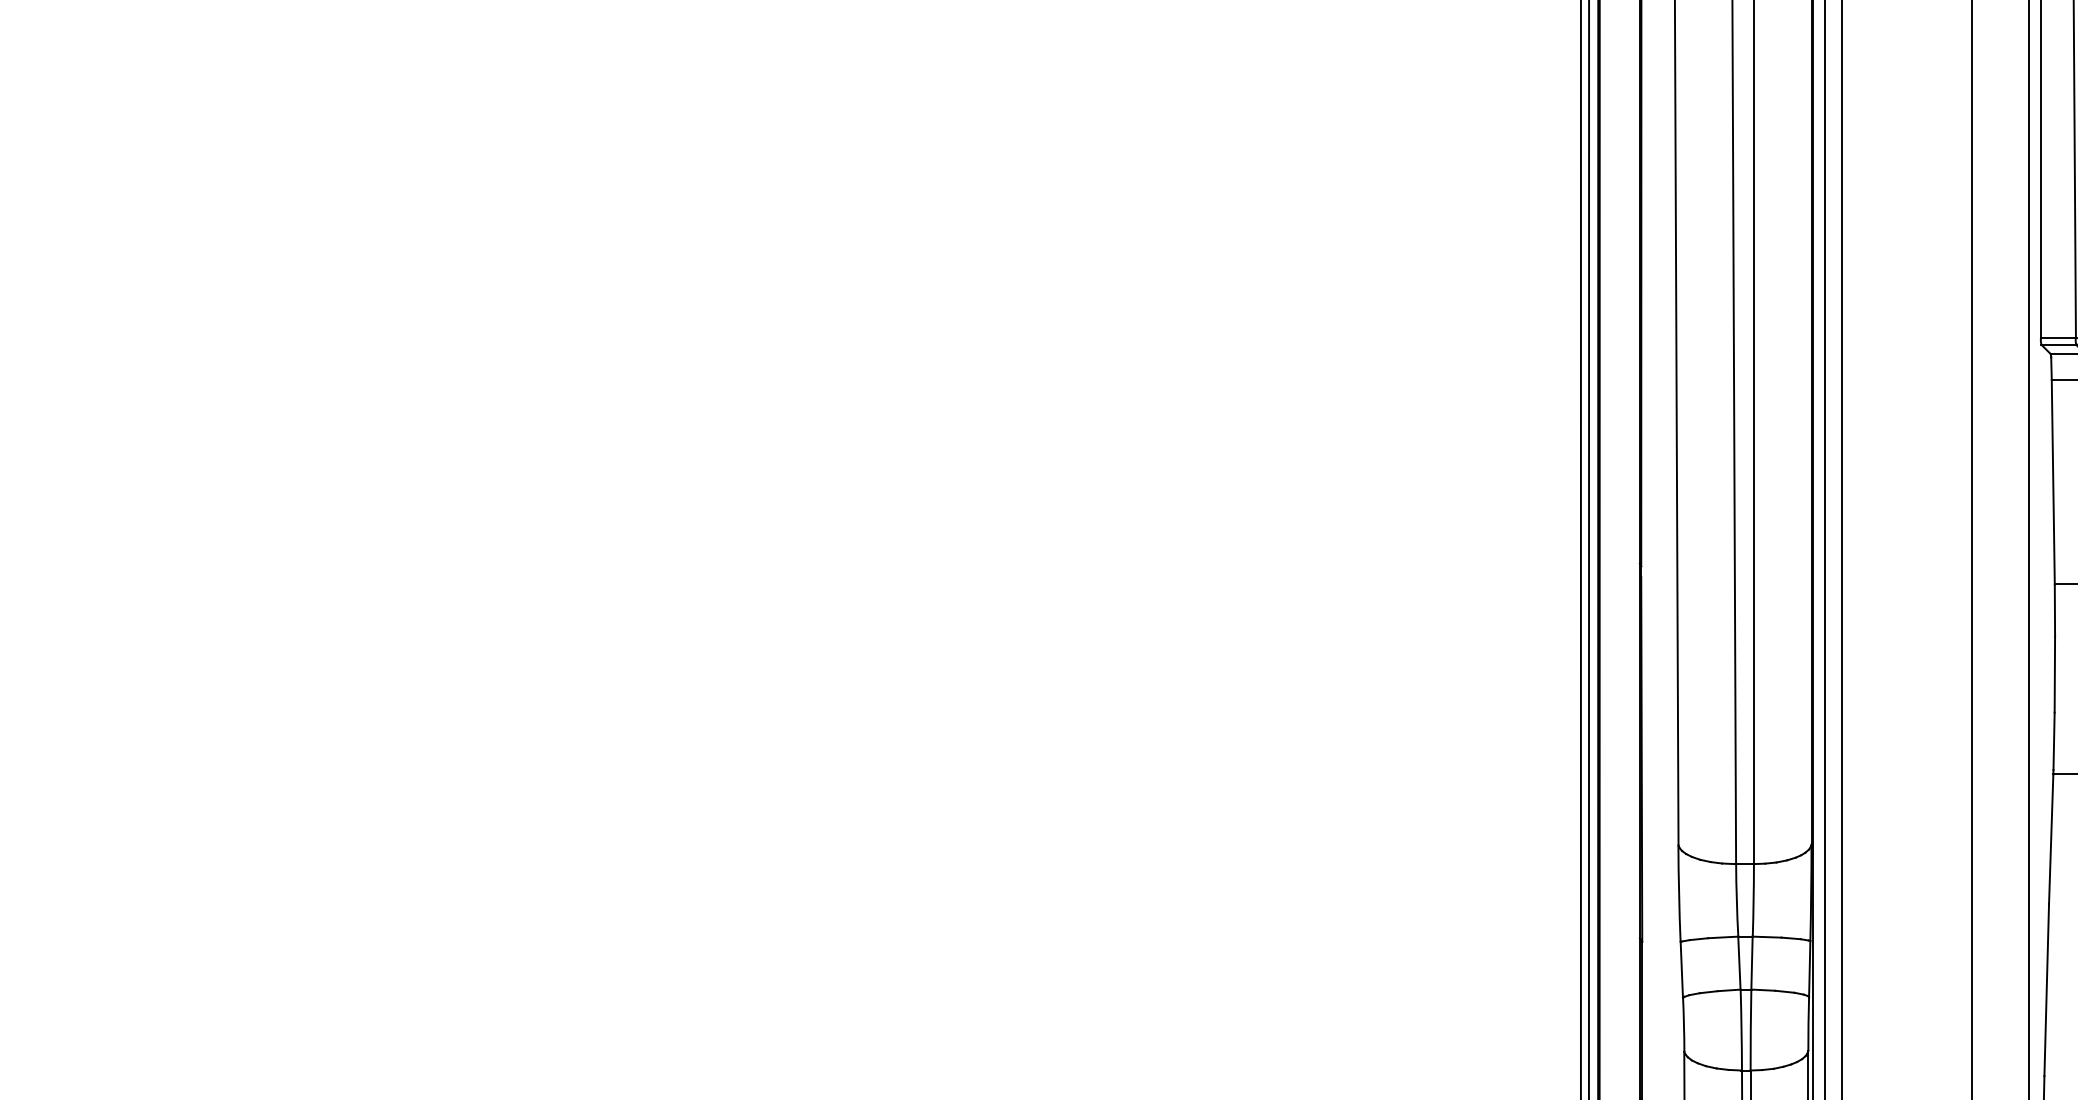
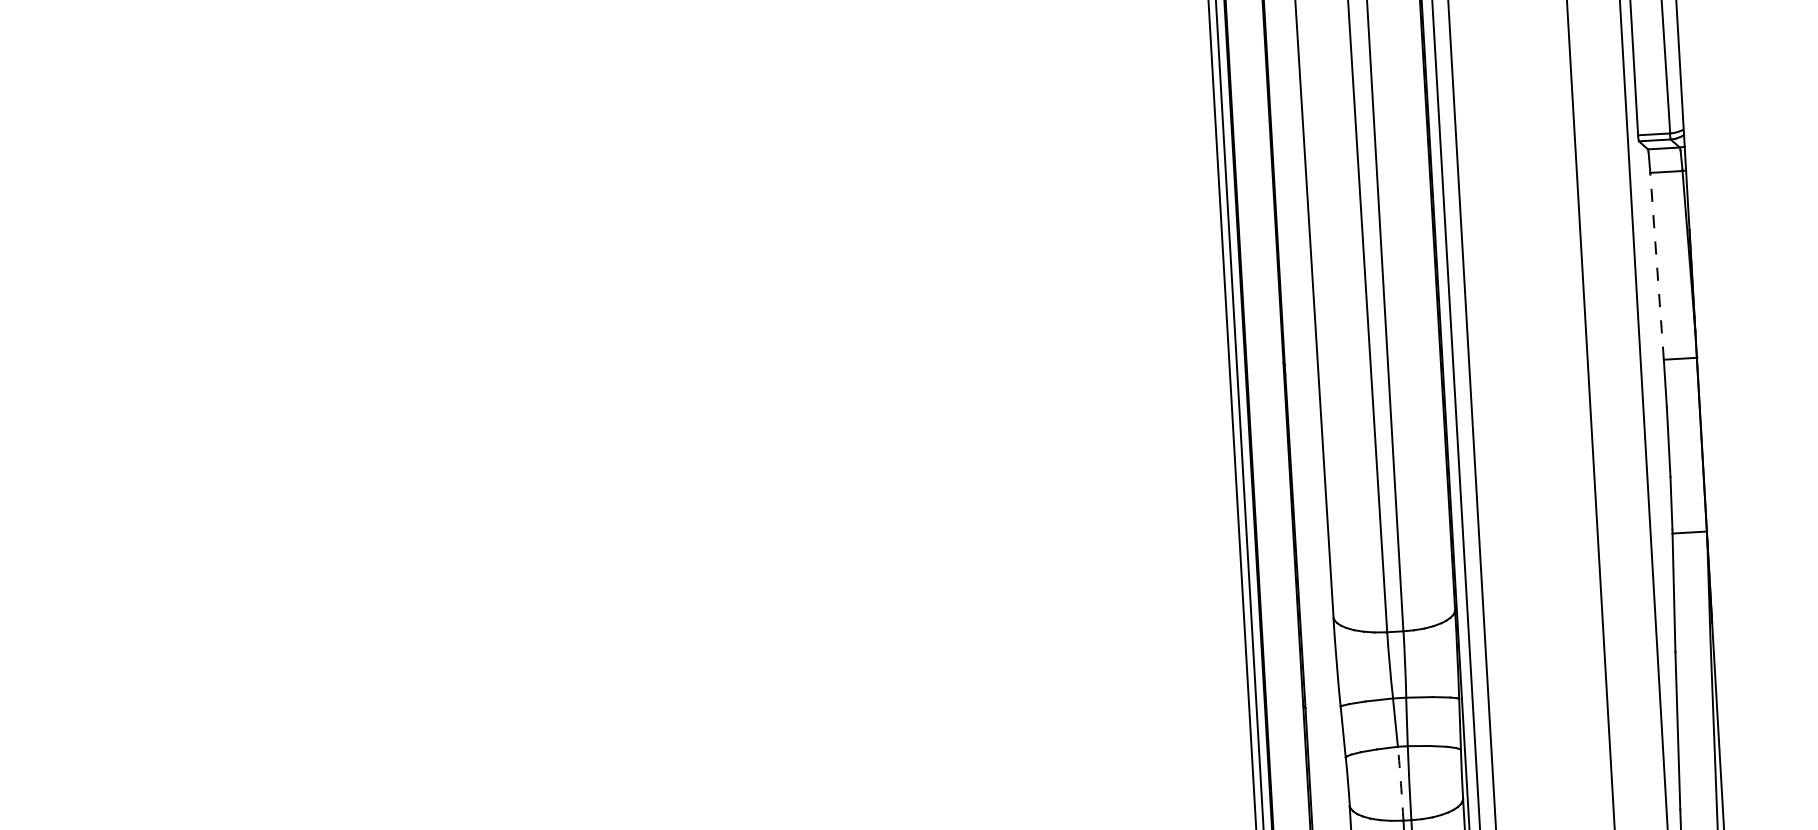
line: (2053, 481) -> (1657, 265), solid -> dashed
arc: (1741, 1030) -> (1400, 784), solid -> dashed

